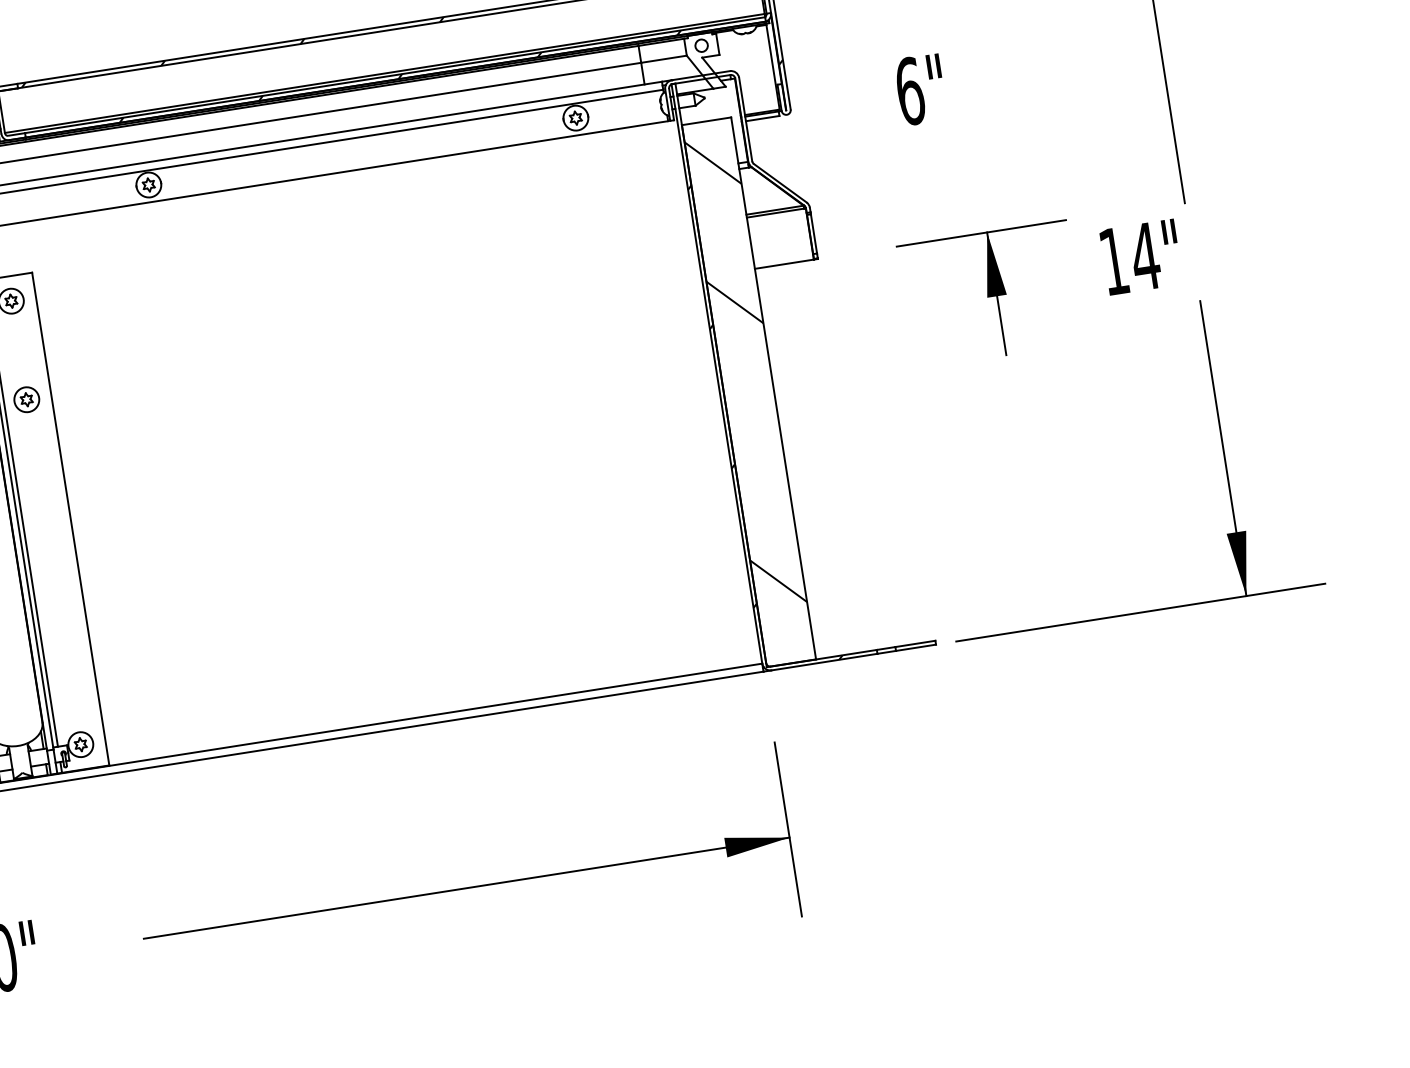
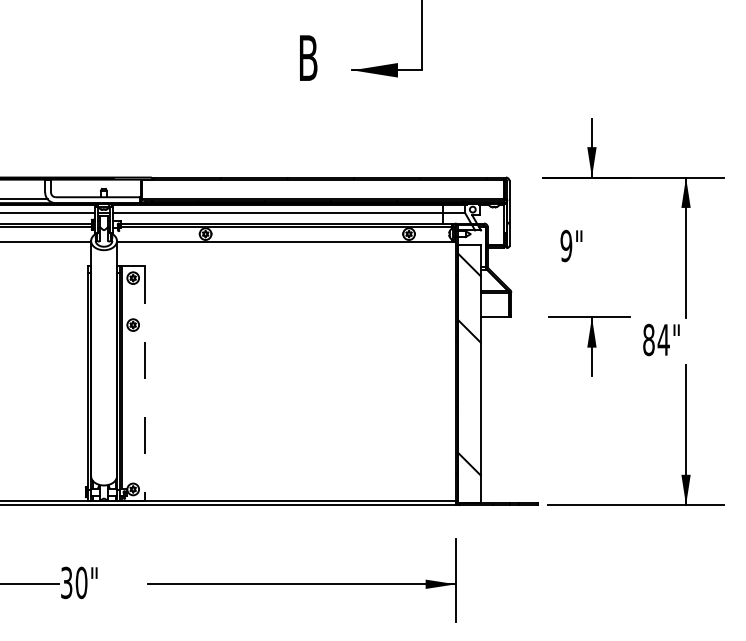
text: (910, 90) -> (566, 245), 6" -> 9"
text: (1113, 260) -> (648, 339), 14" -> 84"
line: (69, 520) -> (144, 384), solid -> dashed

